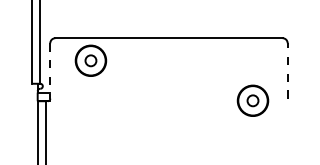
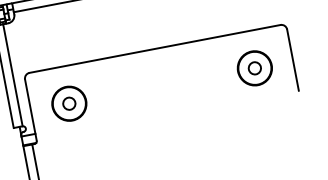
part: (90, 60) -> (68, 103), moved
line: (50, 70) -> (31, 109), dashed -> solid
line: (287, 70) -> (292, 59), dashed -> solid
part: (252, 100) -> (254, 68), moved

